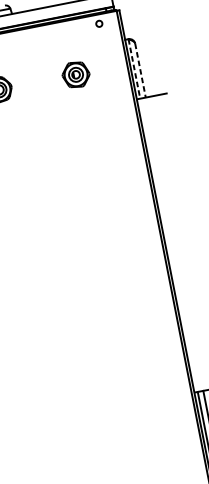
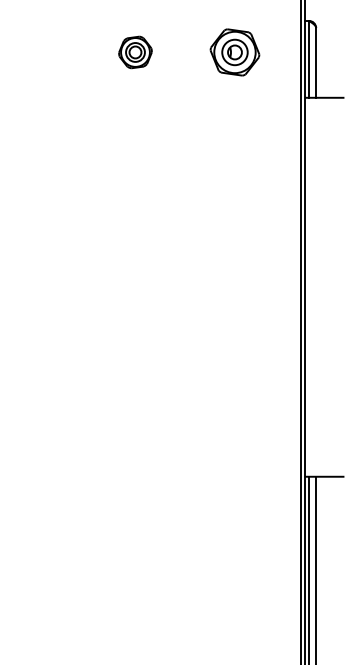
line: (134, 68) -> (309, 59), dashed -> solid
line: (140, 70) -> (316, 62), dashed -> solid
part: (75, 74) -> (234, 52), size x1.43

